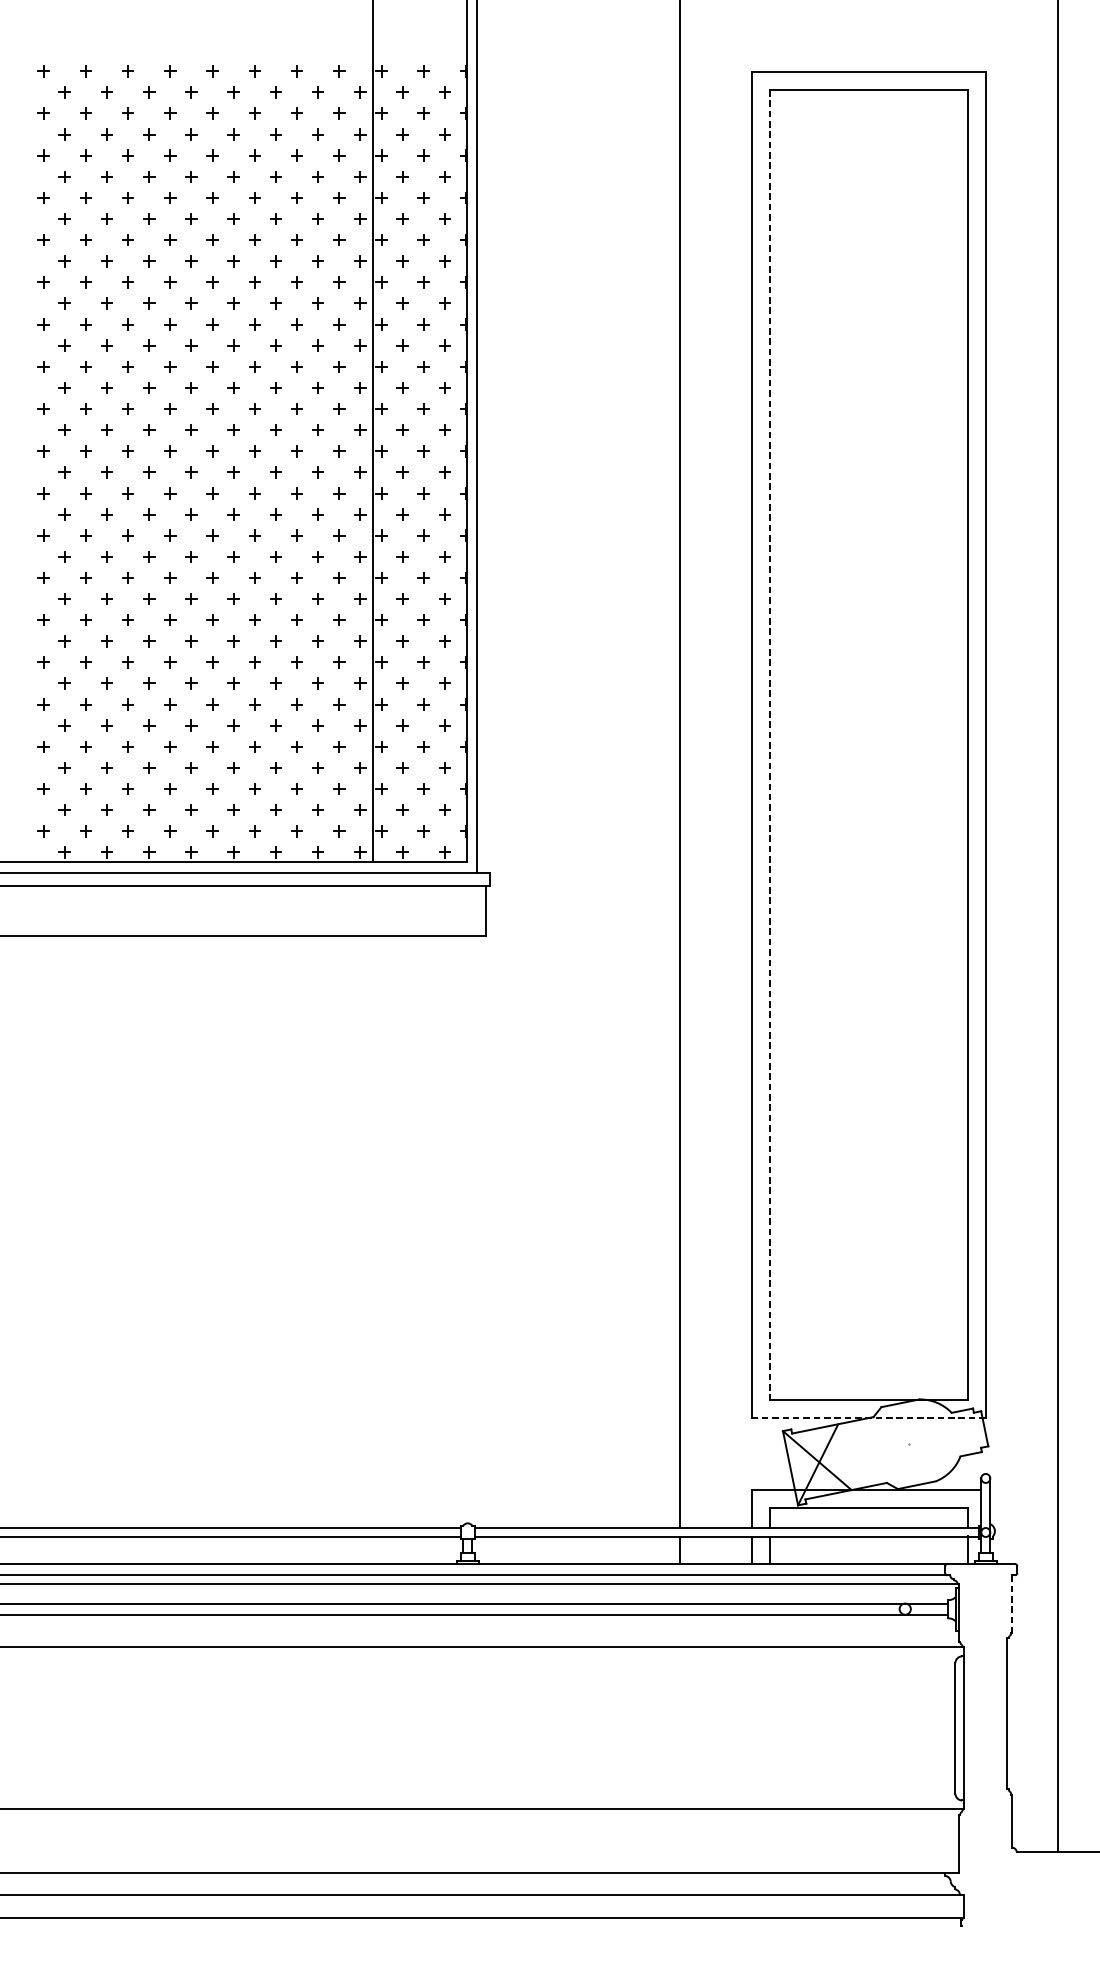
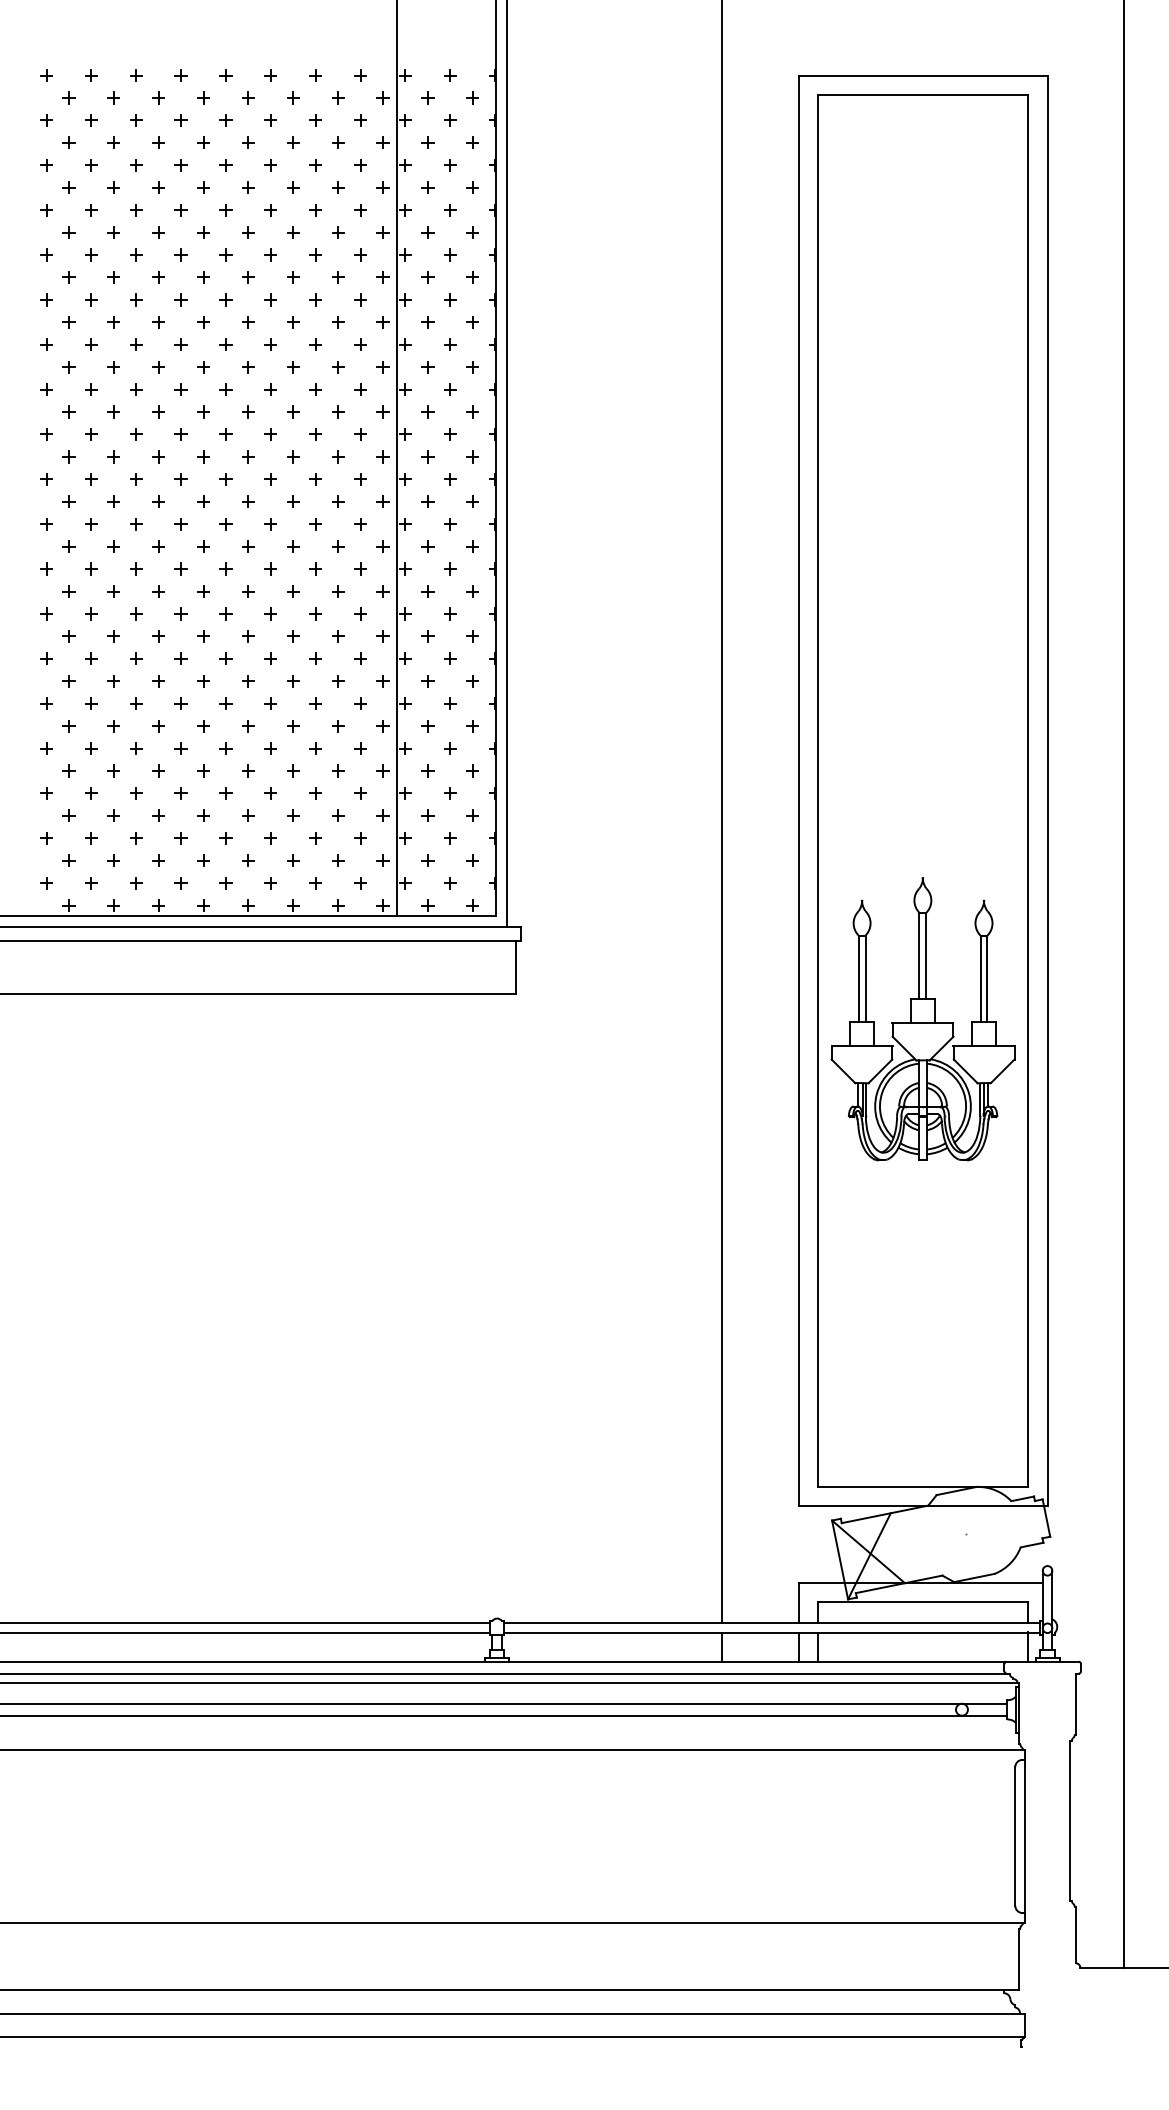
line: (769, 745) -> (817, 791), dashed -> solid
part: (868, 959) -> (922, 1019), added
line: (868, 1417) -> (922, 1506), dashed -> solid
line: (1012, 1604) -> (1075, 1704), dashed -> solid

